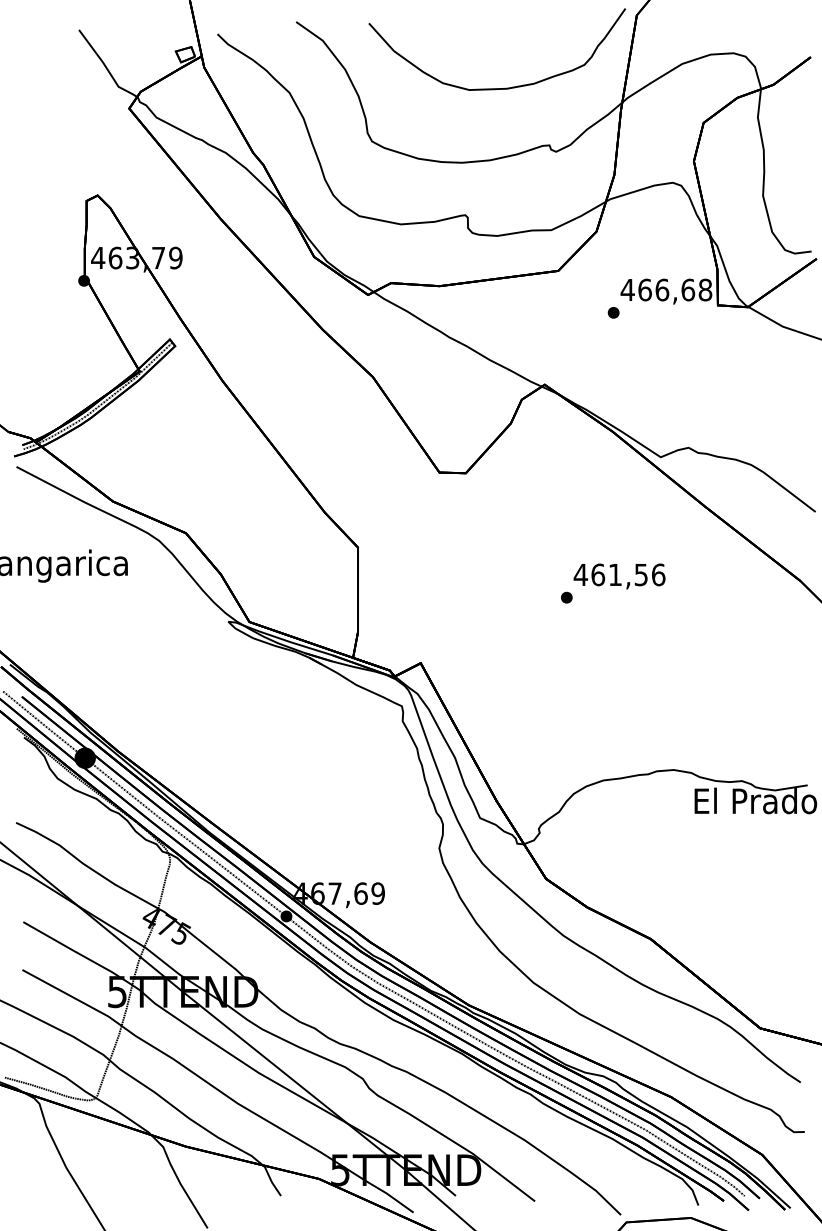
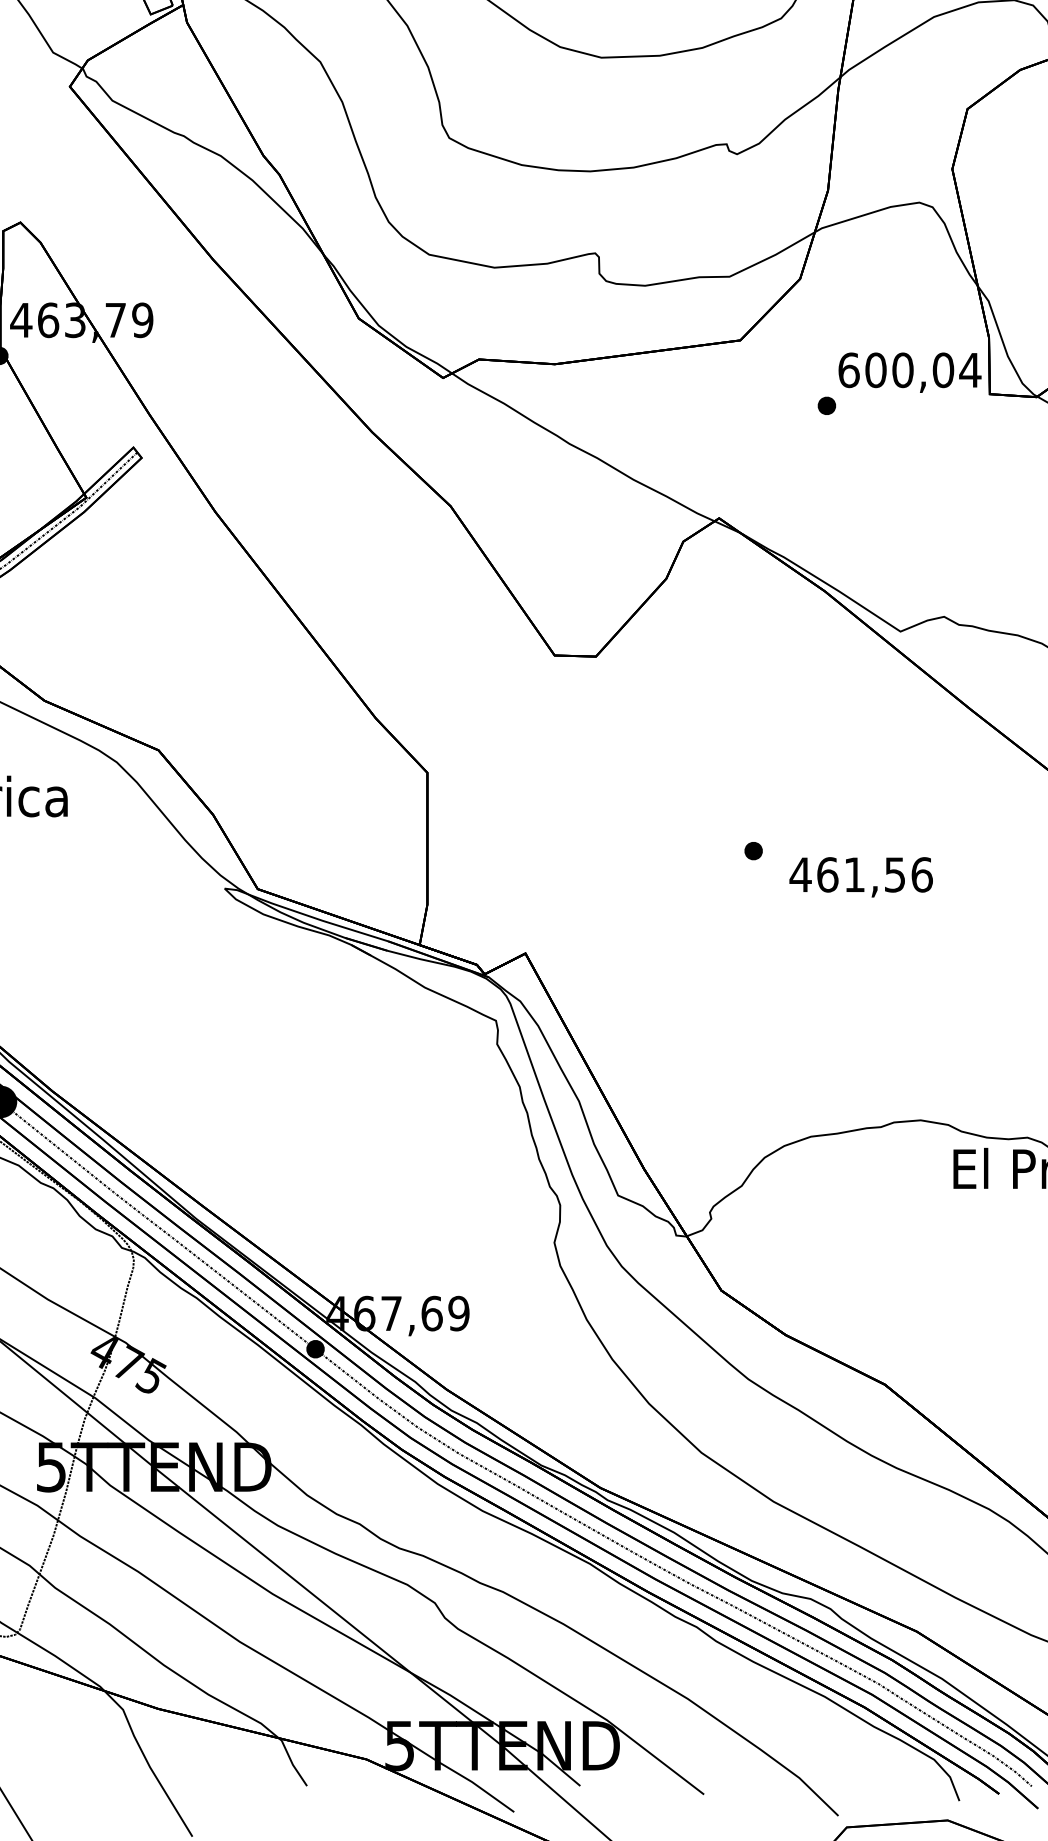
text: (666, 289) -> (909, 369), 466,68 -> 600,04
text: (619, 576) -> (861, 877), moved

